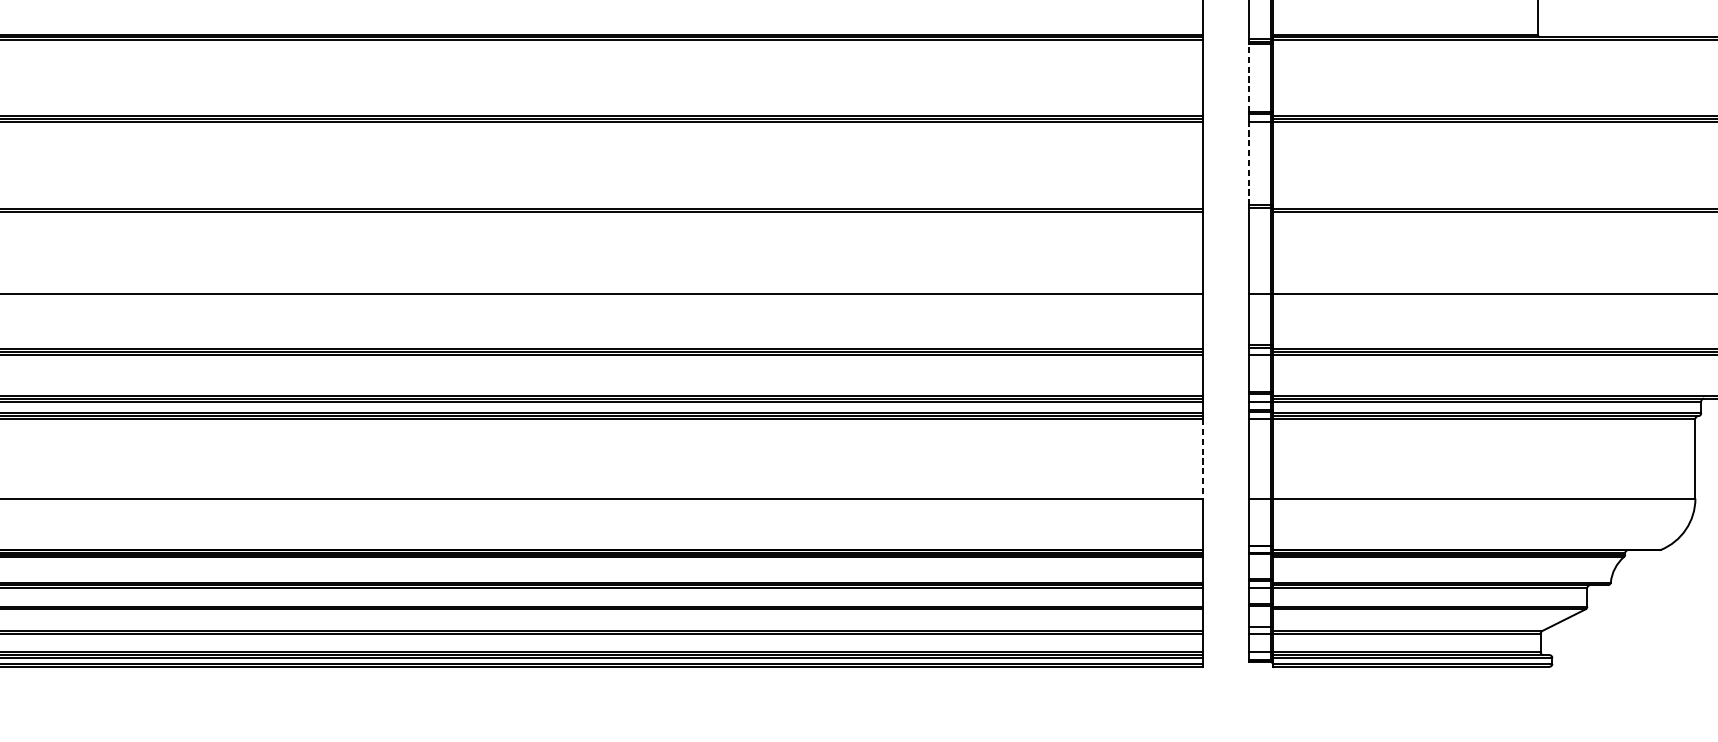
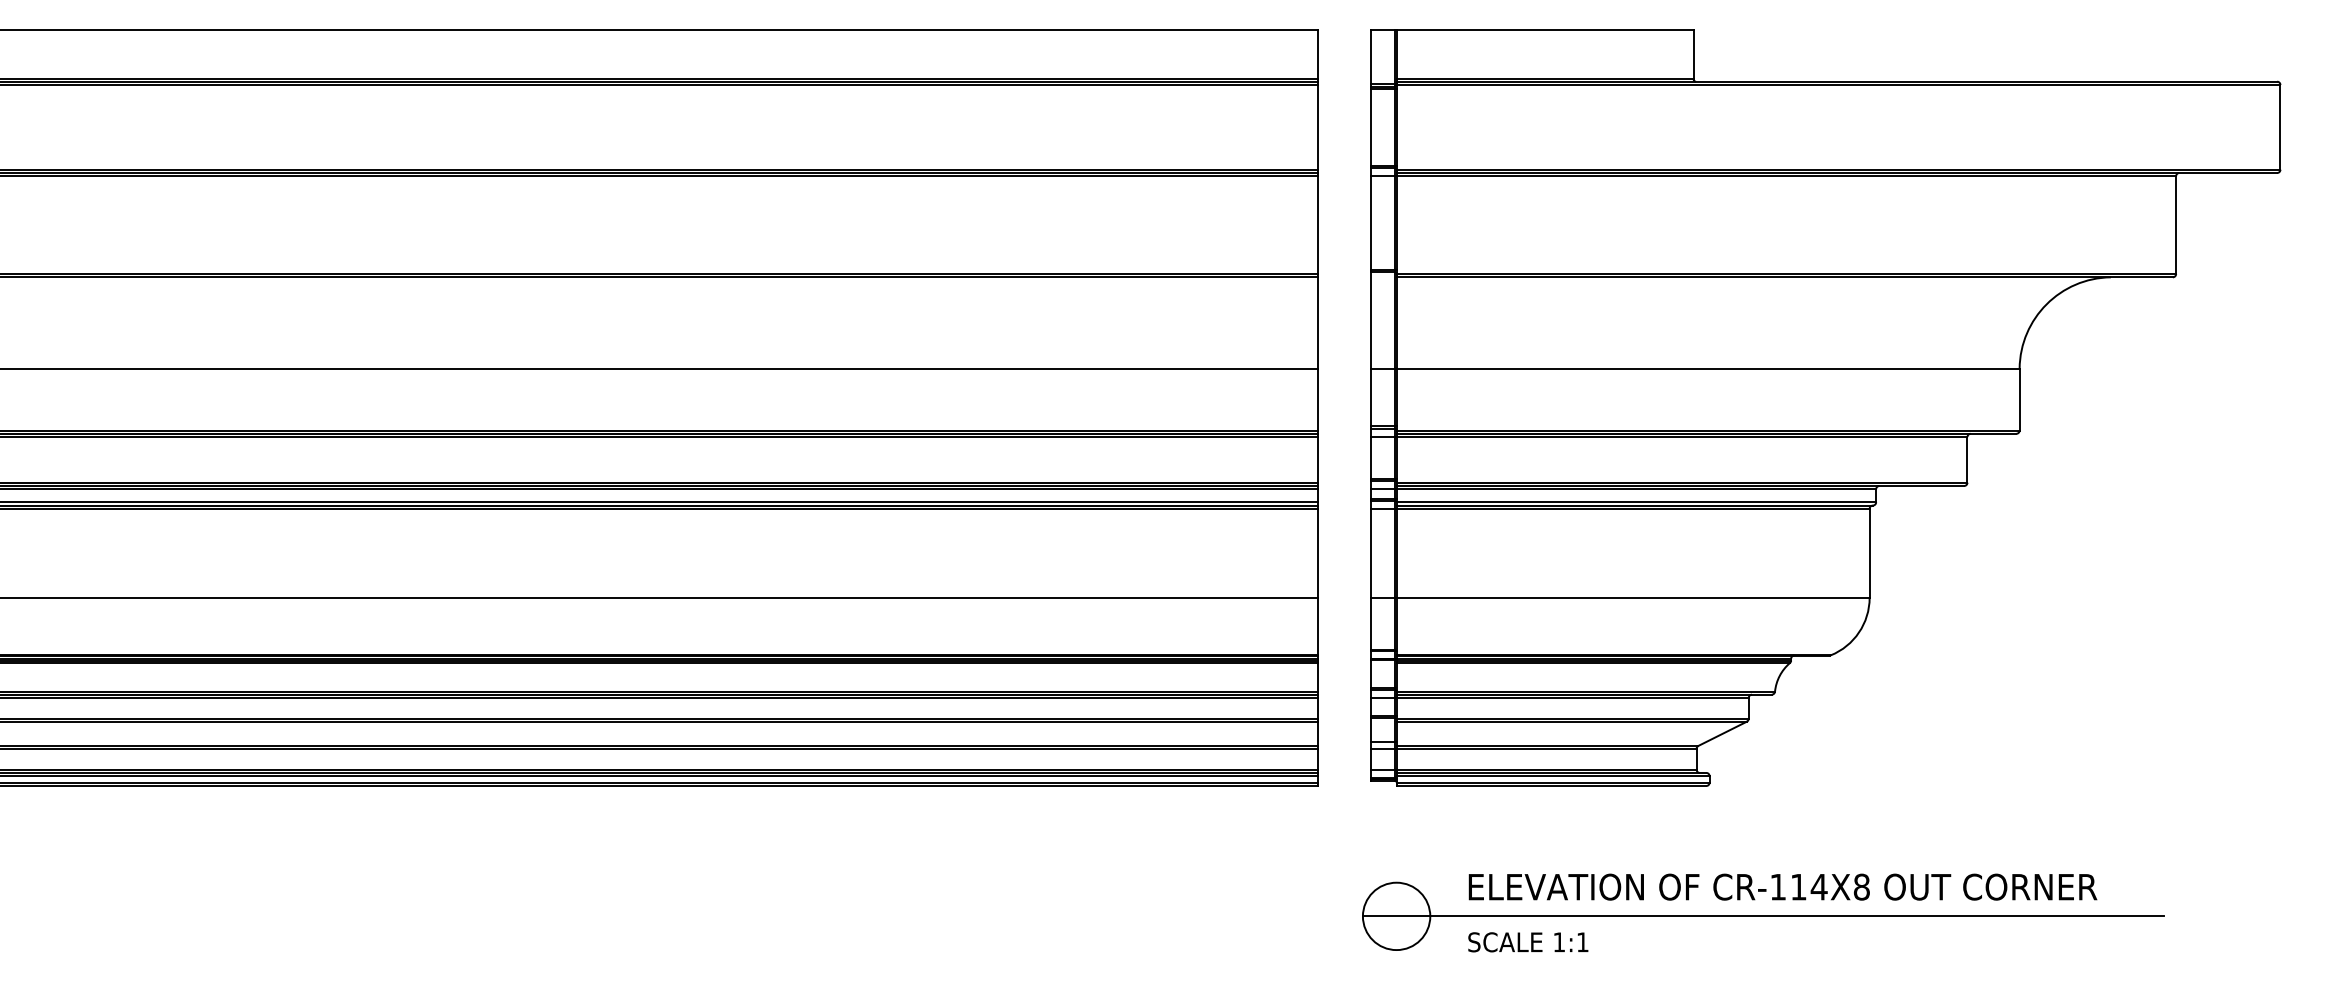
line: (1249, 77) -> (1370, 126), dashed -> solid
line: (1249, 163) -> (1370, 223), dashed -> solid
line: (1202, 458) -> (1318, 553), dashed -> solid

